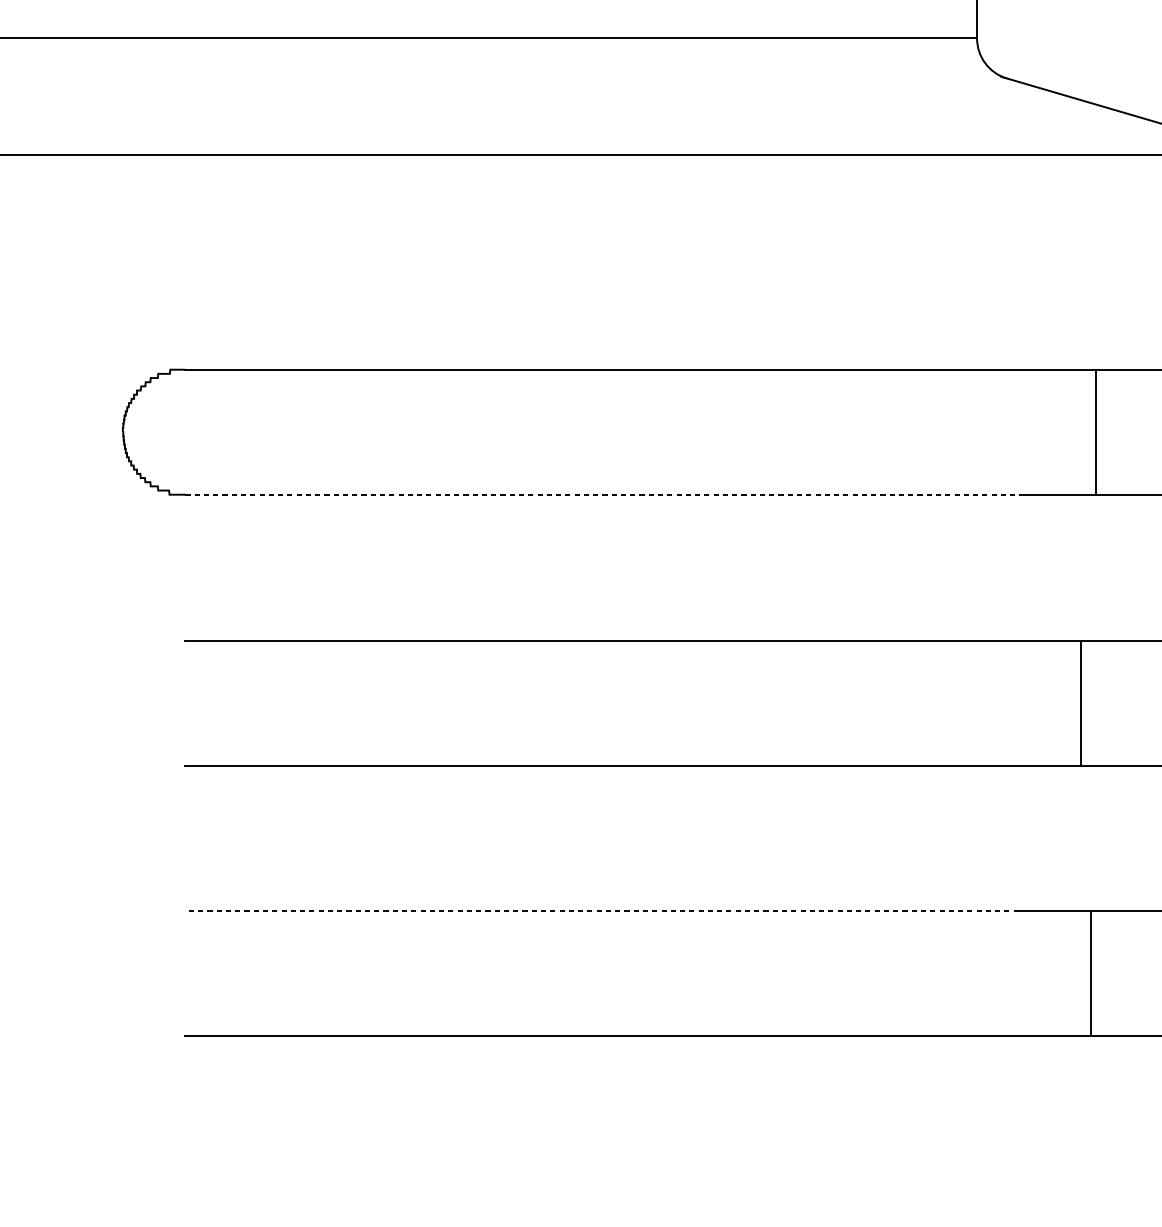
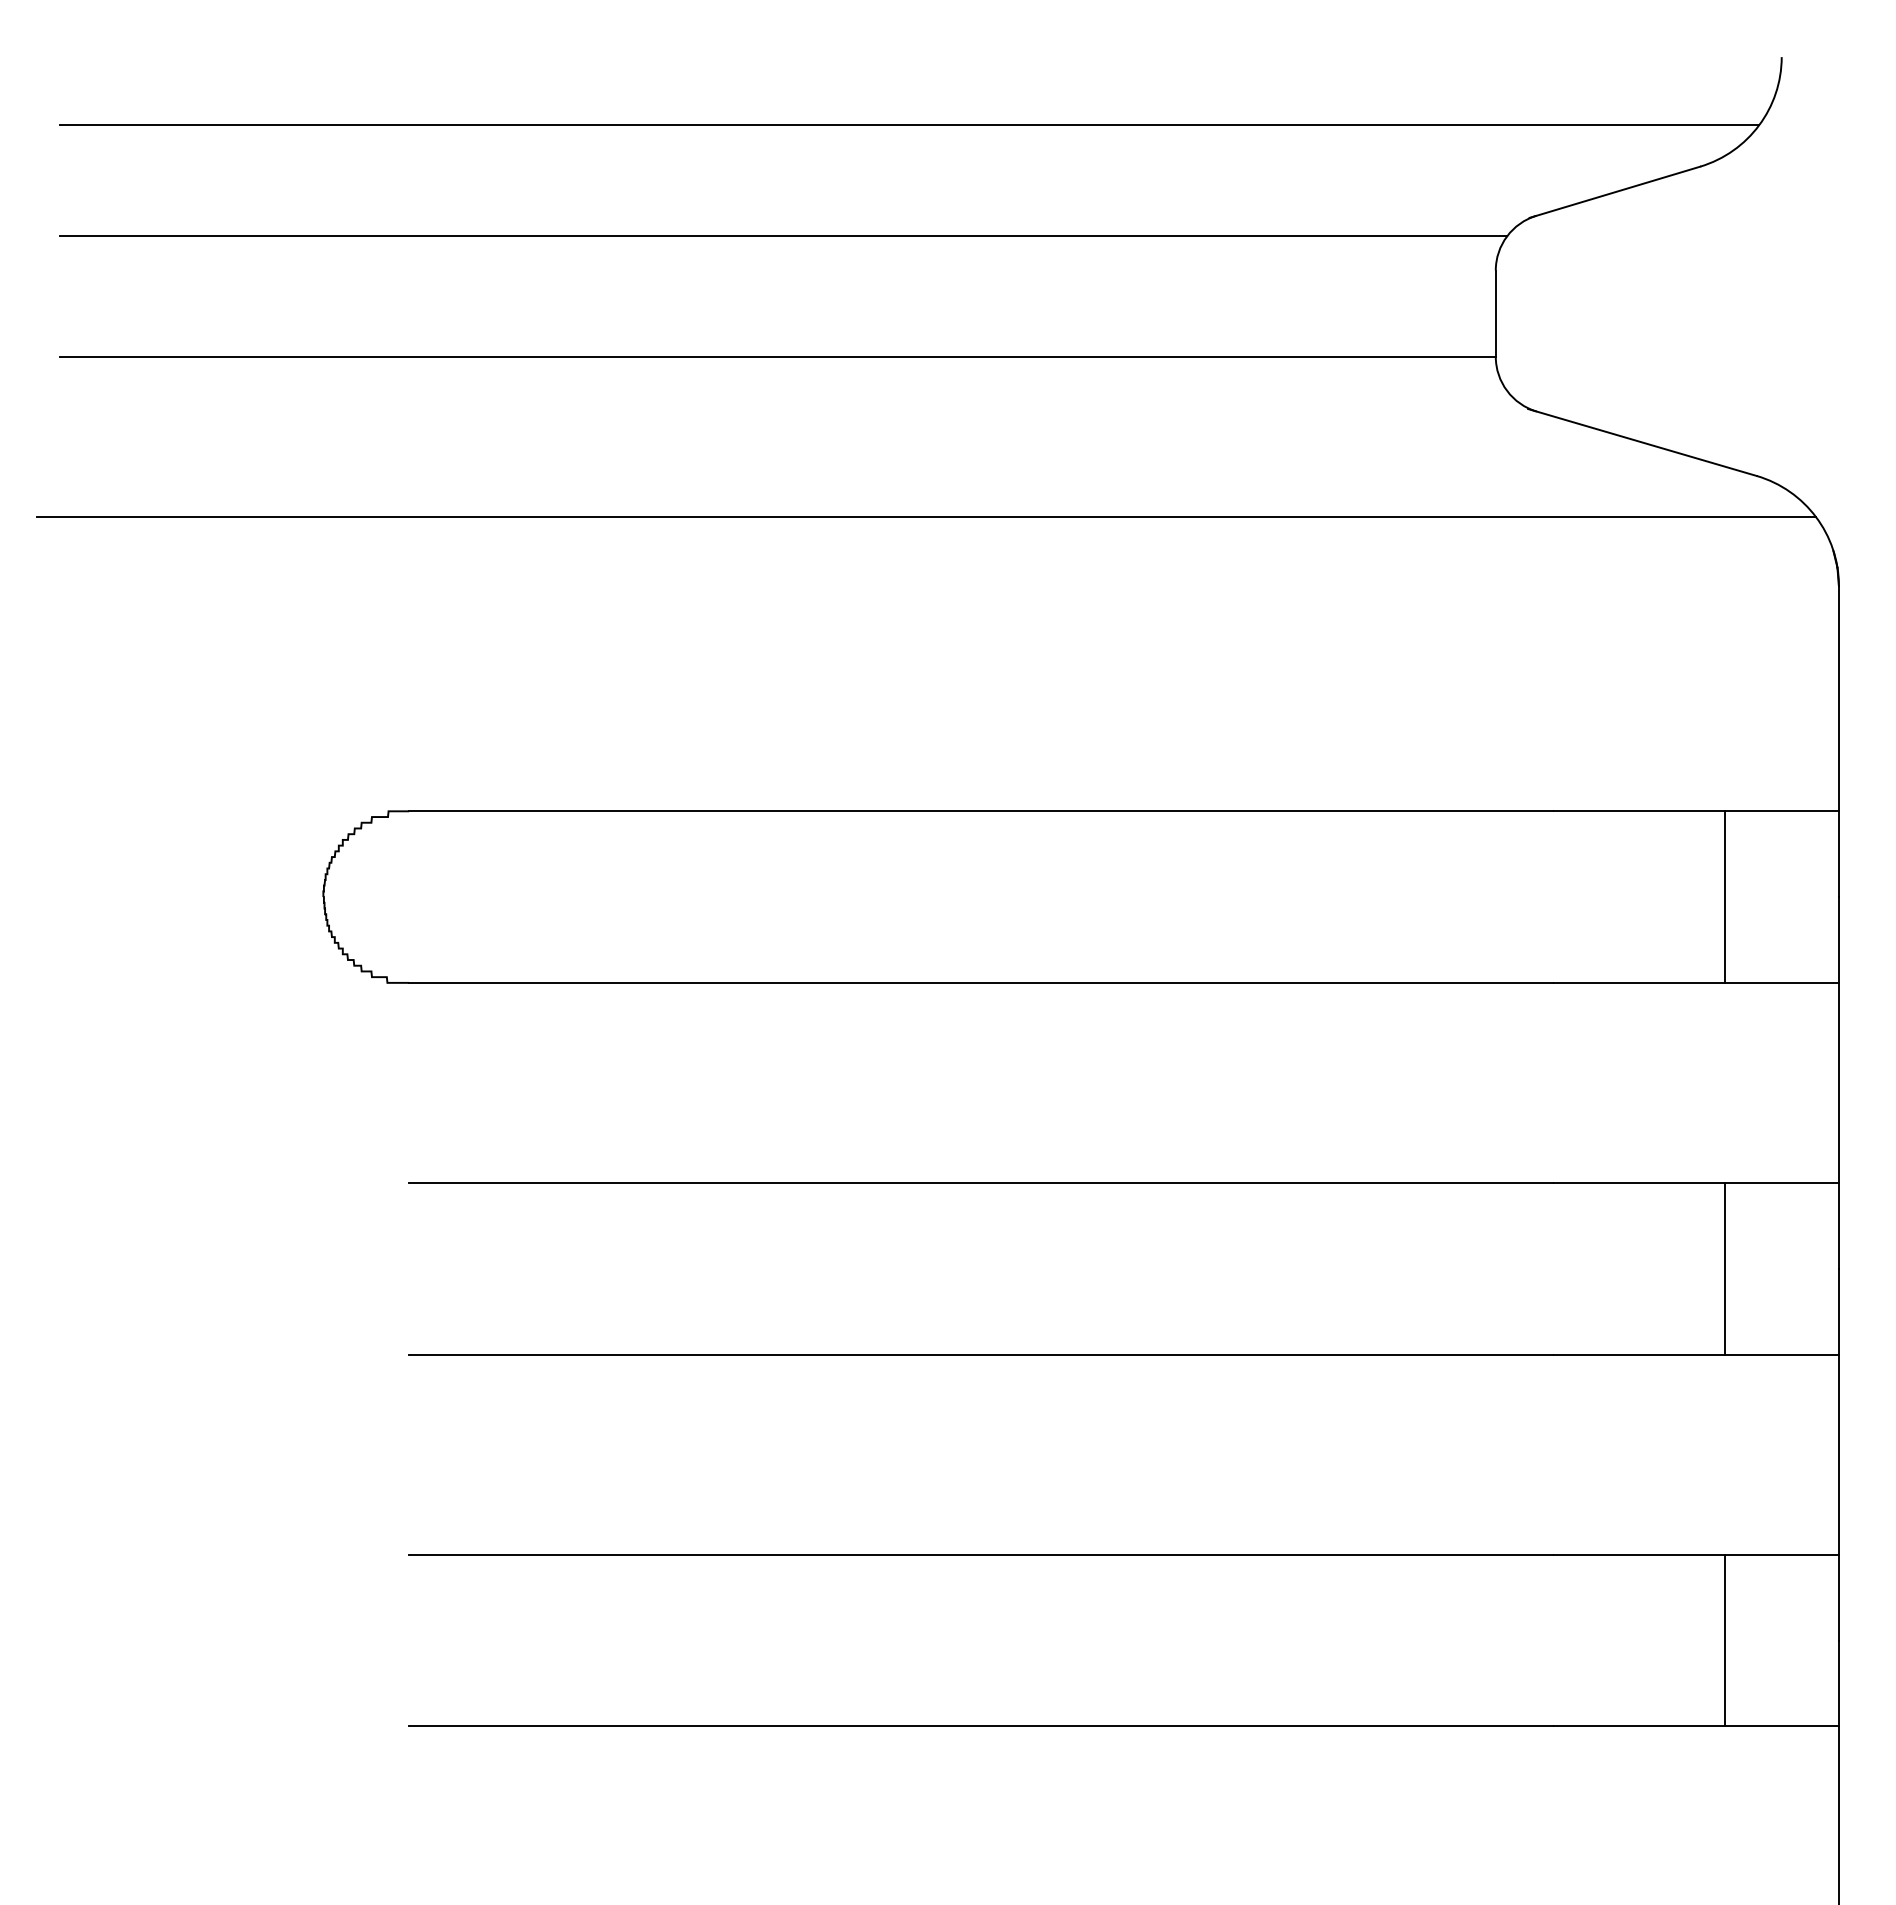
line: (1095, 431) -> (1724, 896), moved
line: (602, 494) -> (981, 982), dashed -> solid
line: (1081, 702) -> (1724, 1268), moved
line: (602, 911) -> (981, 1554), dashed -> solid
line: (1090, 973) -> (1724, 1640), moved

